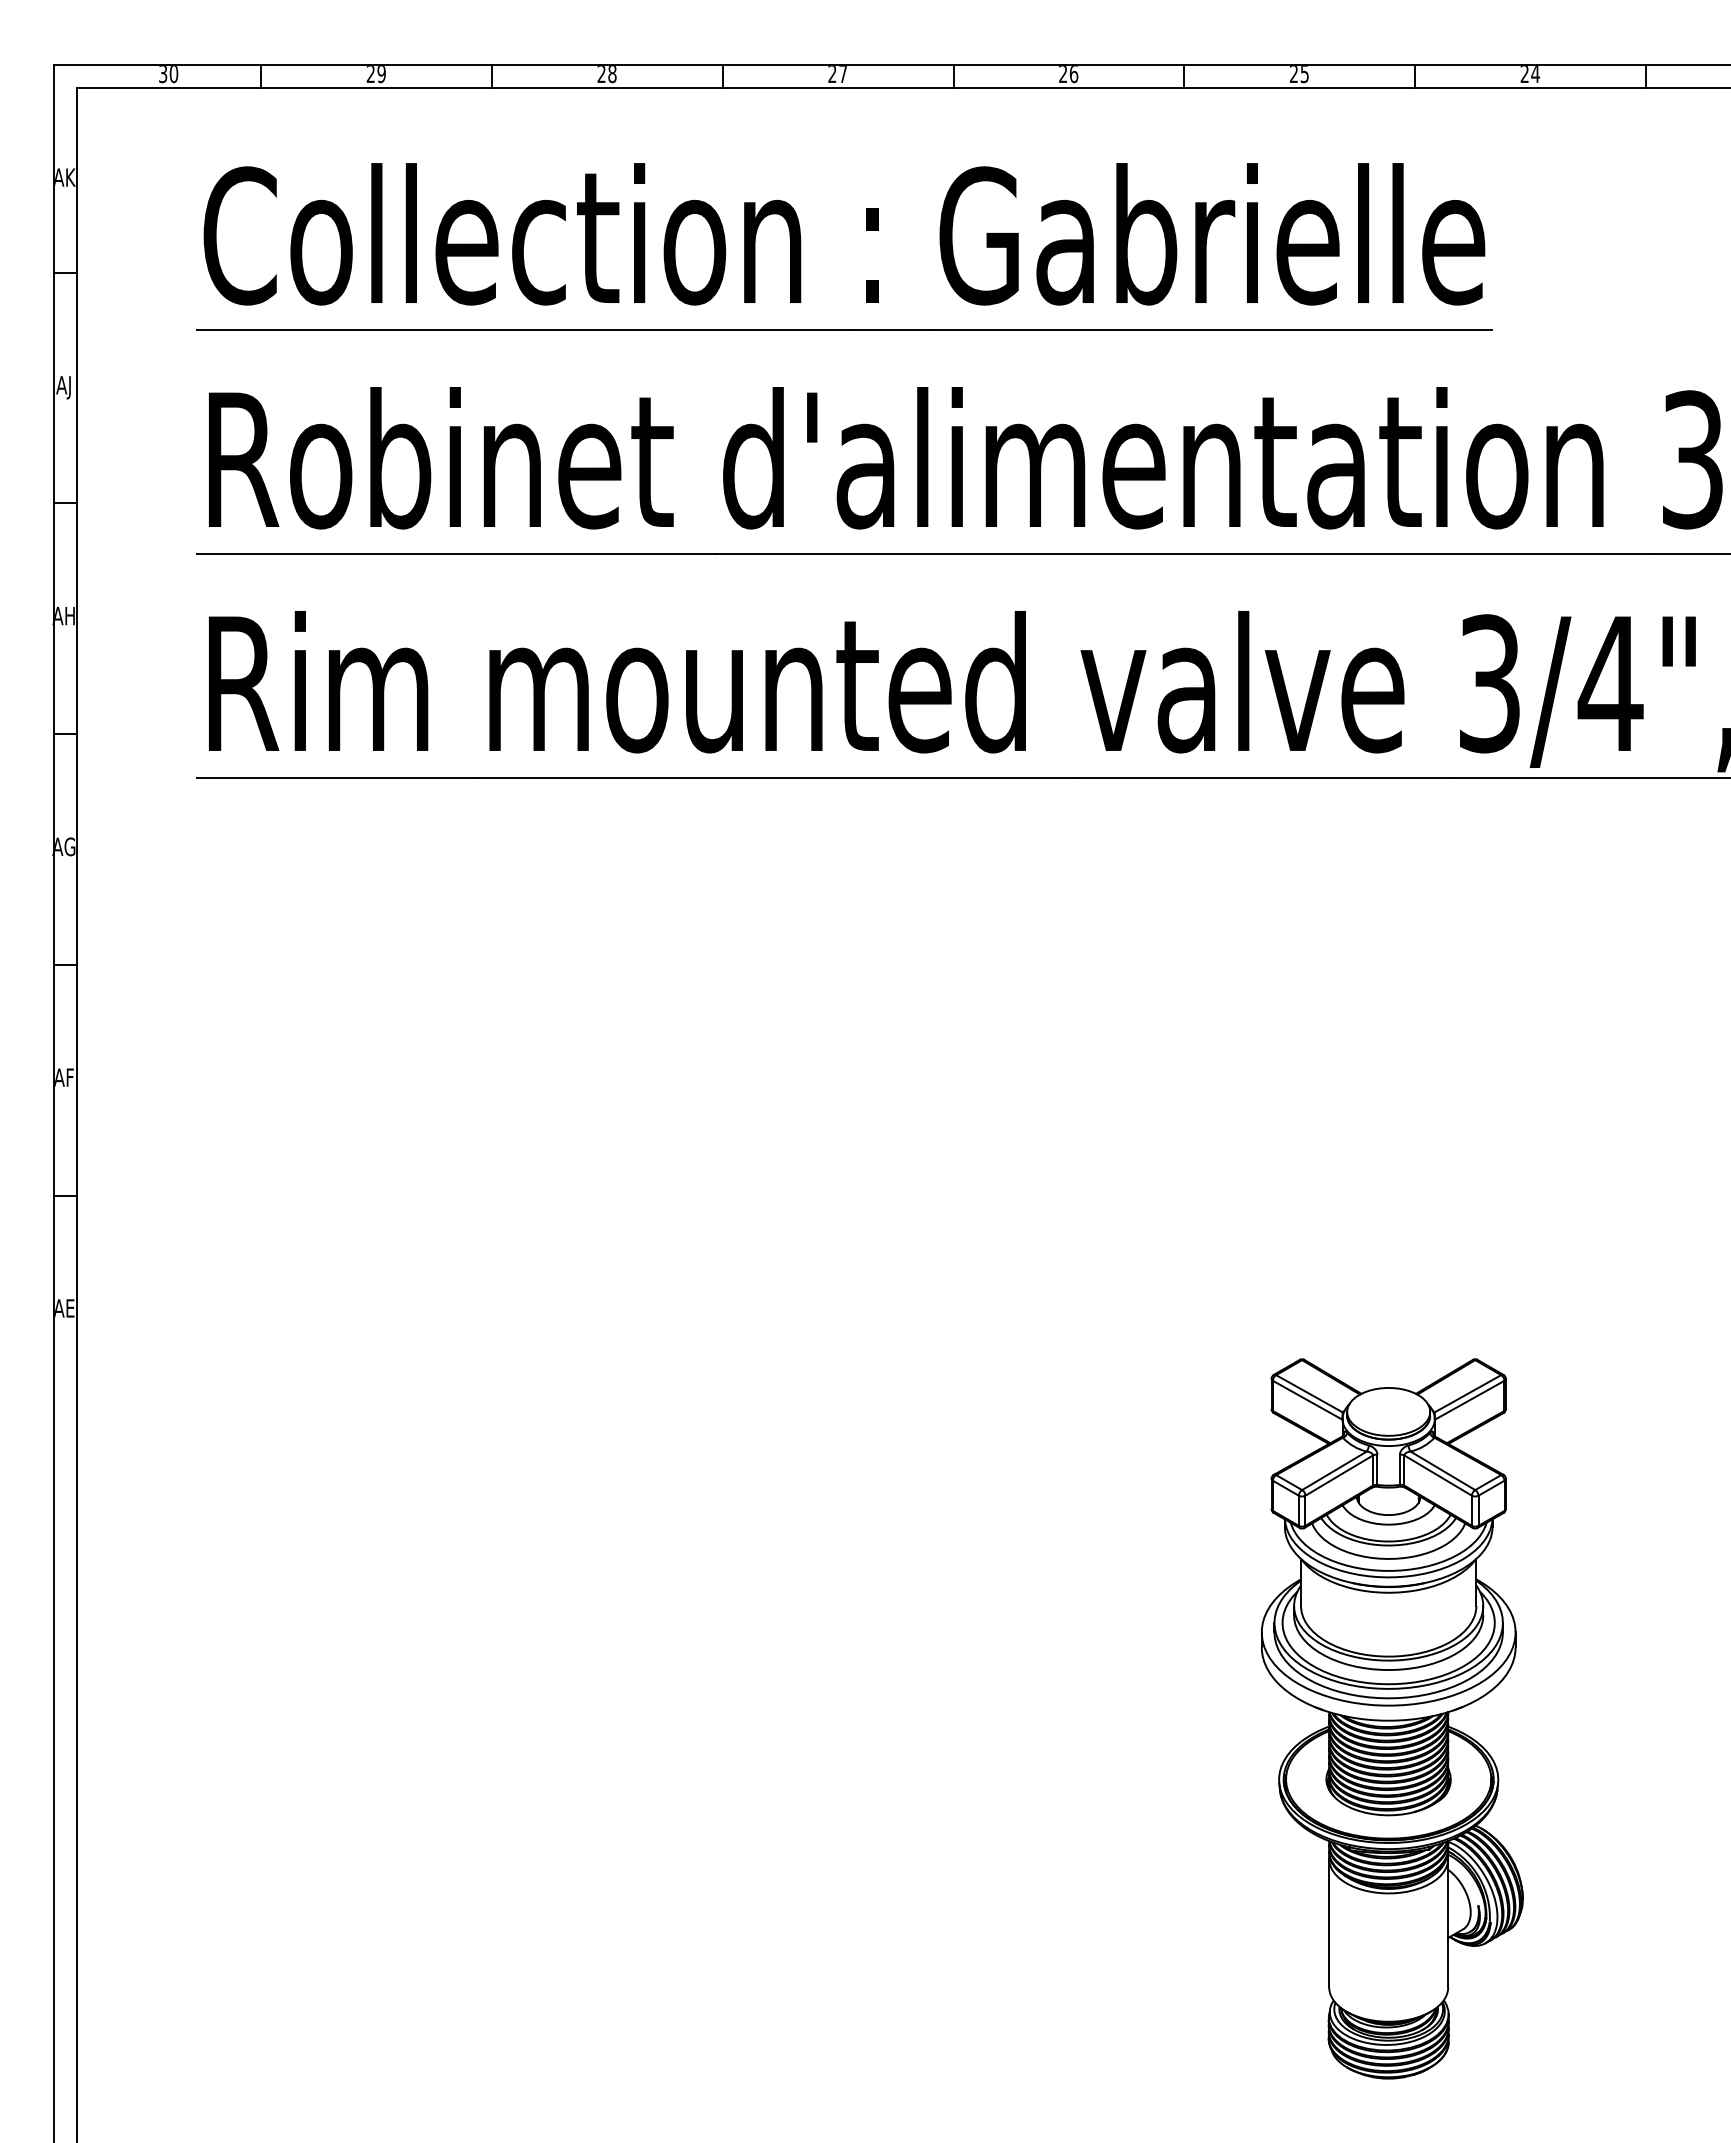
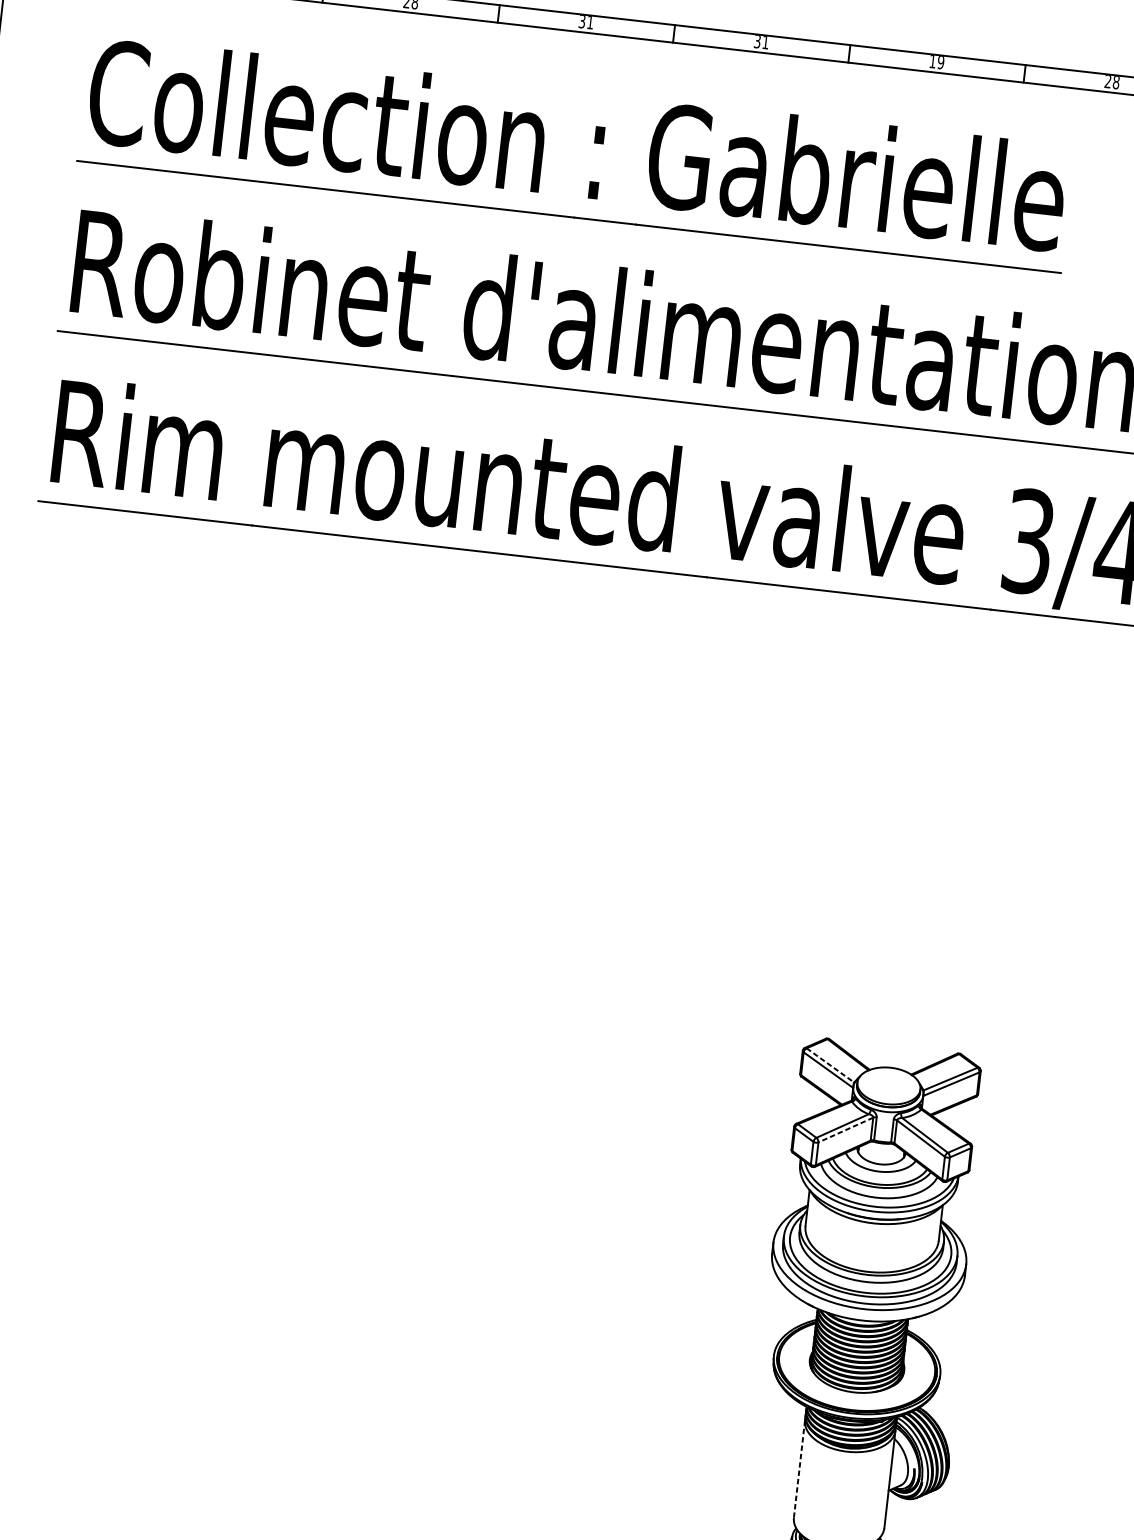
text: (837, 74) -> (586, 22), 27 -> 31
text: (1068, 74) -> (761, 42), 26 -> 31
text: (1299, 74) -> (936, 62), 25 -> 19
text: (1535, 74) -> (1116, 82), 24 -> 28
line: (1309, 1394) -> (830, 1065), solid -> dashed
line: (1338, 1475) -> (845, 1129), solid -> dashed
line: (1329, 1923) -> (799, 1469), solid -> dashed

